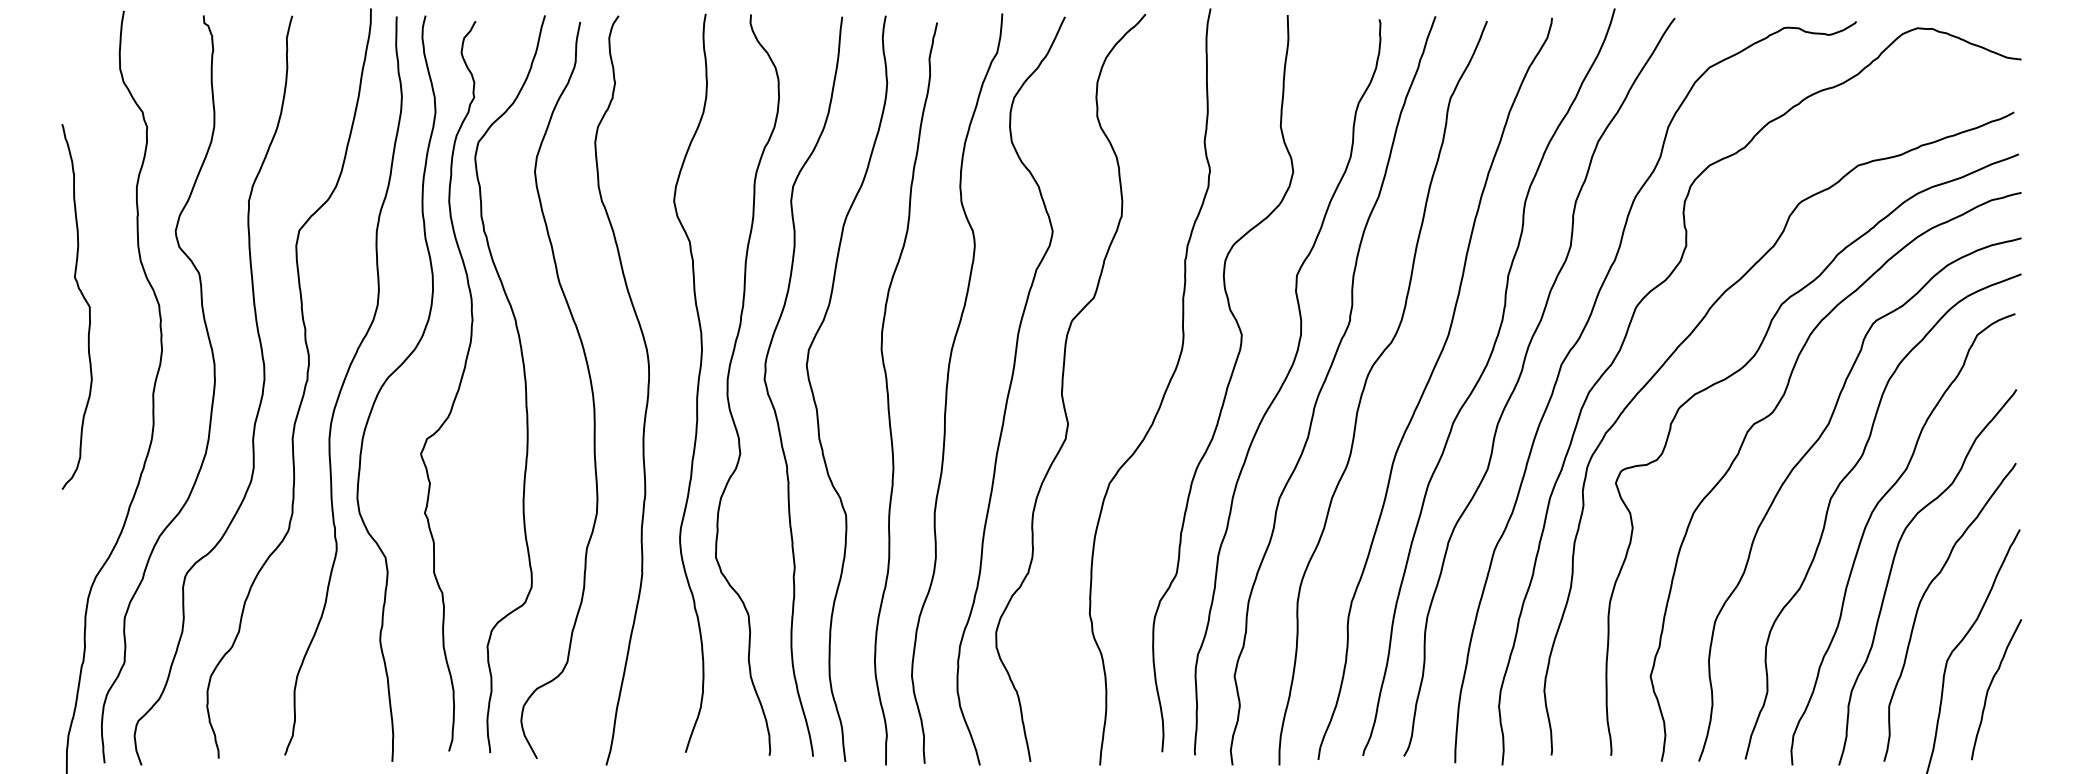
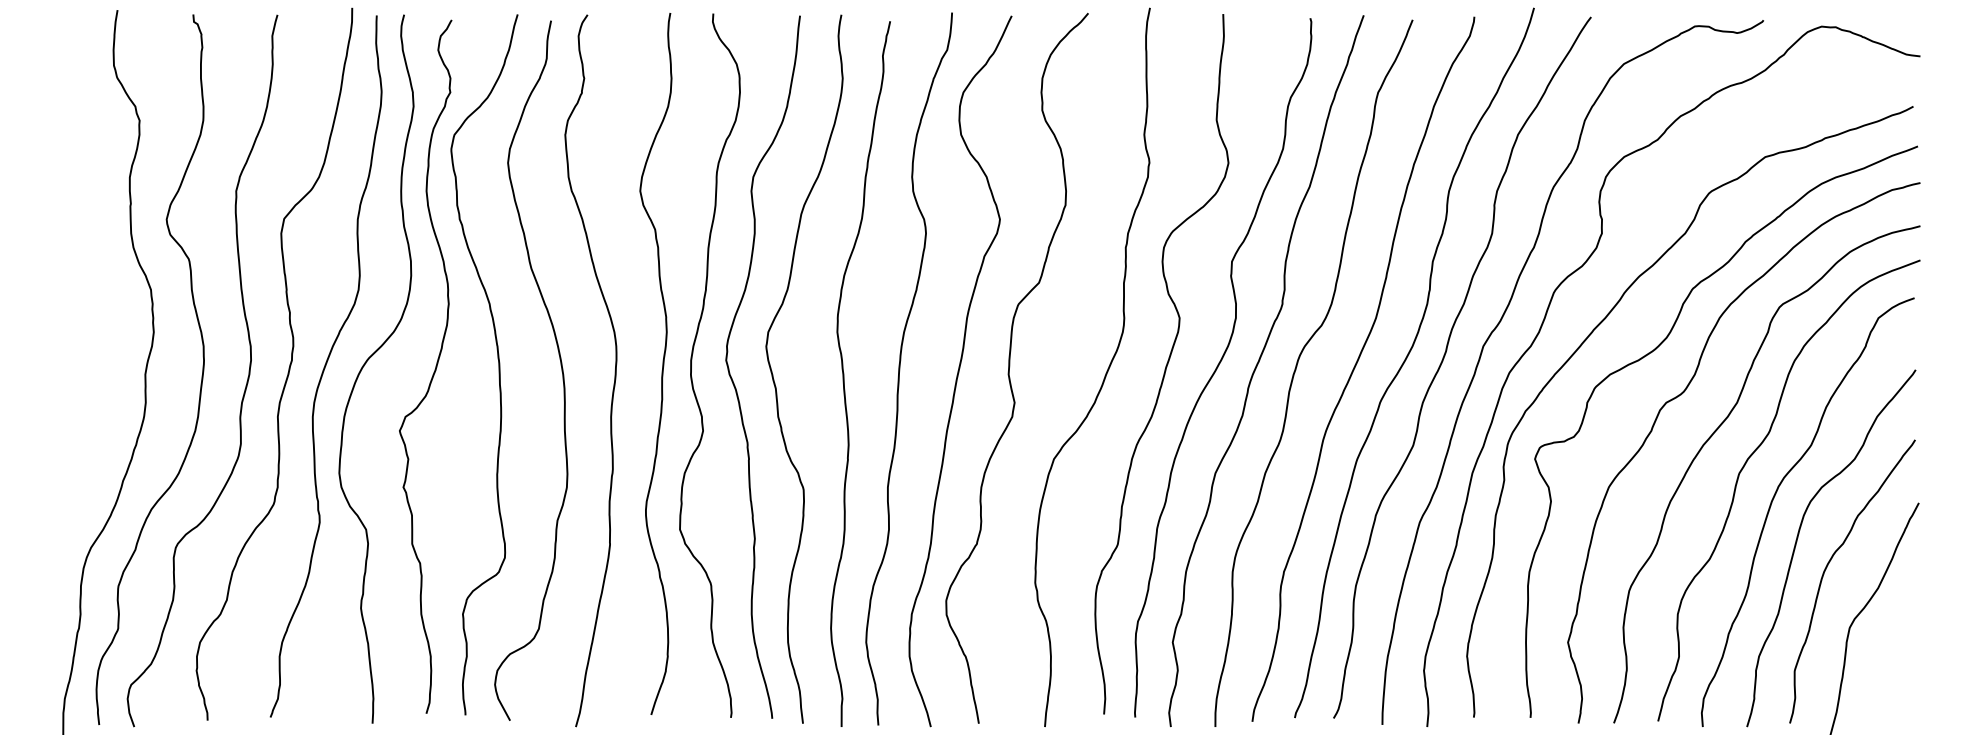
curve: (84, 300) -> (80, 285), removed
curve: (1990, 687) -> (1890, 653), removed

